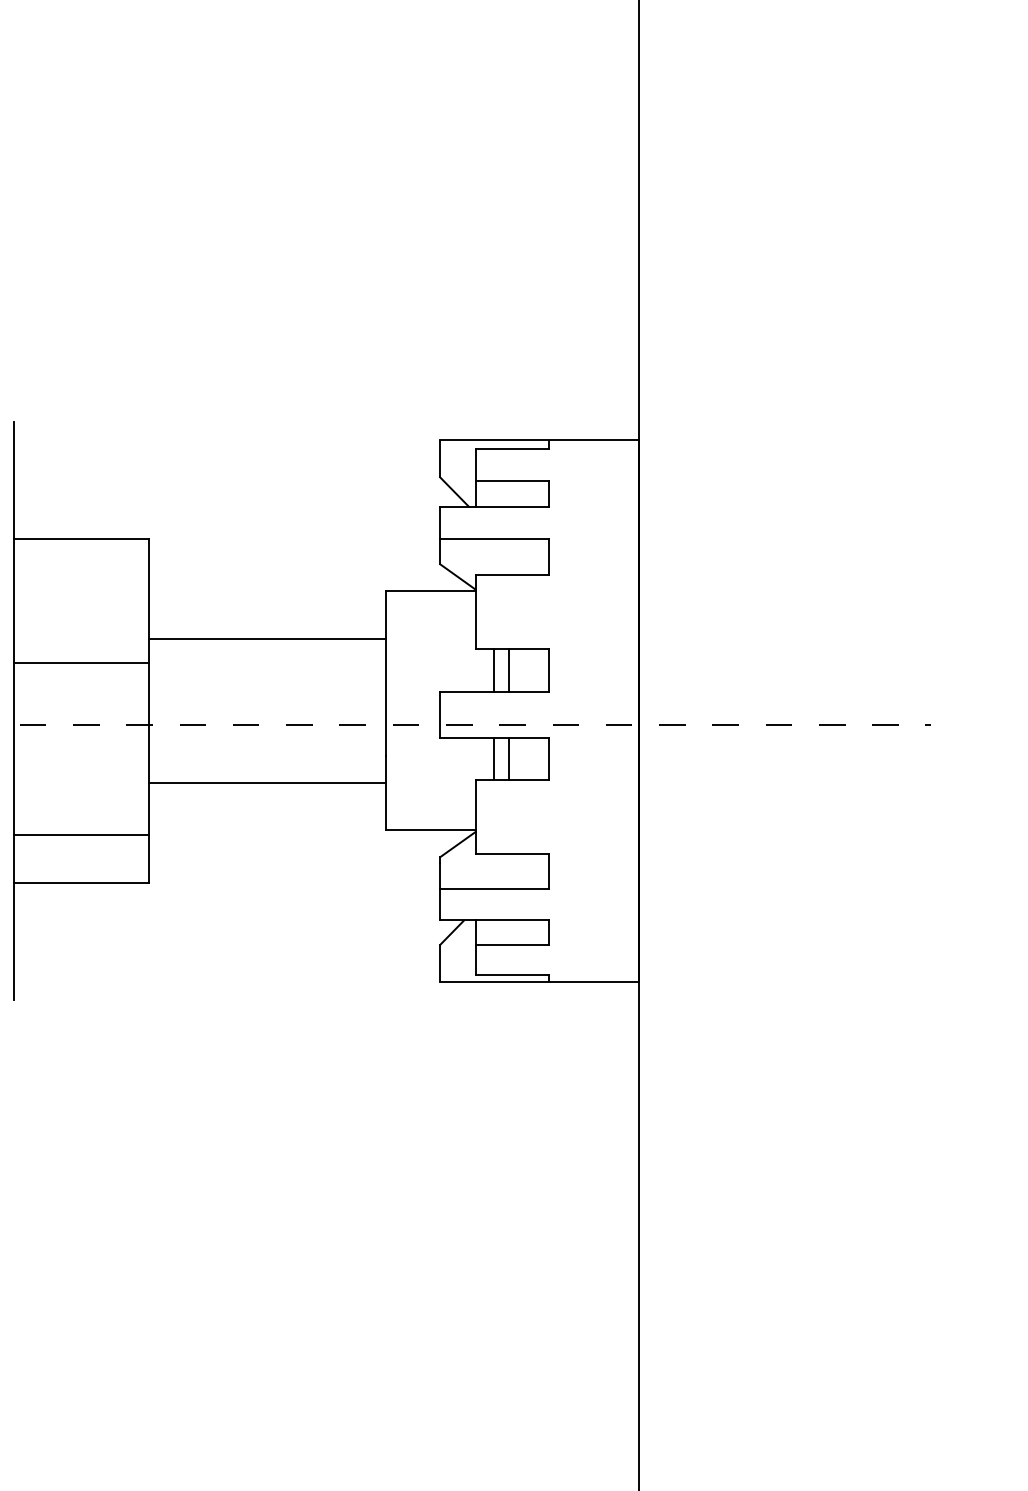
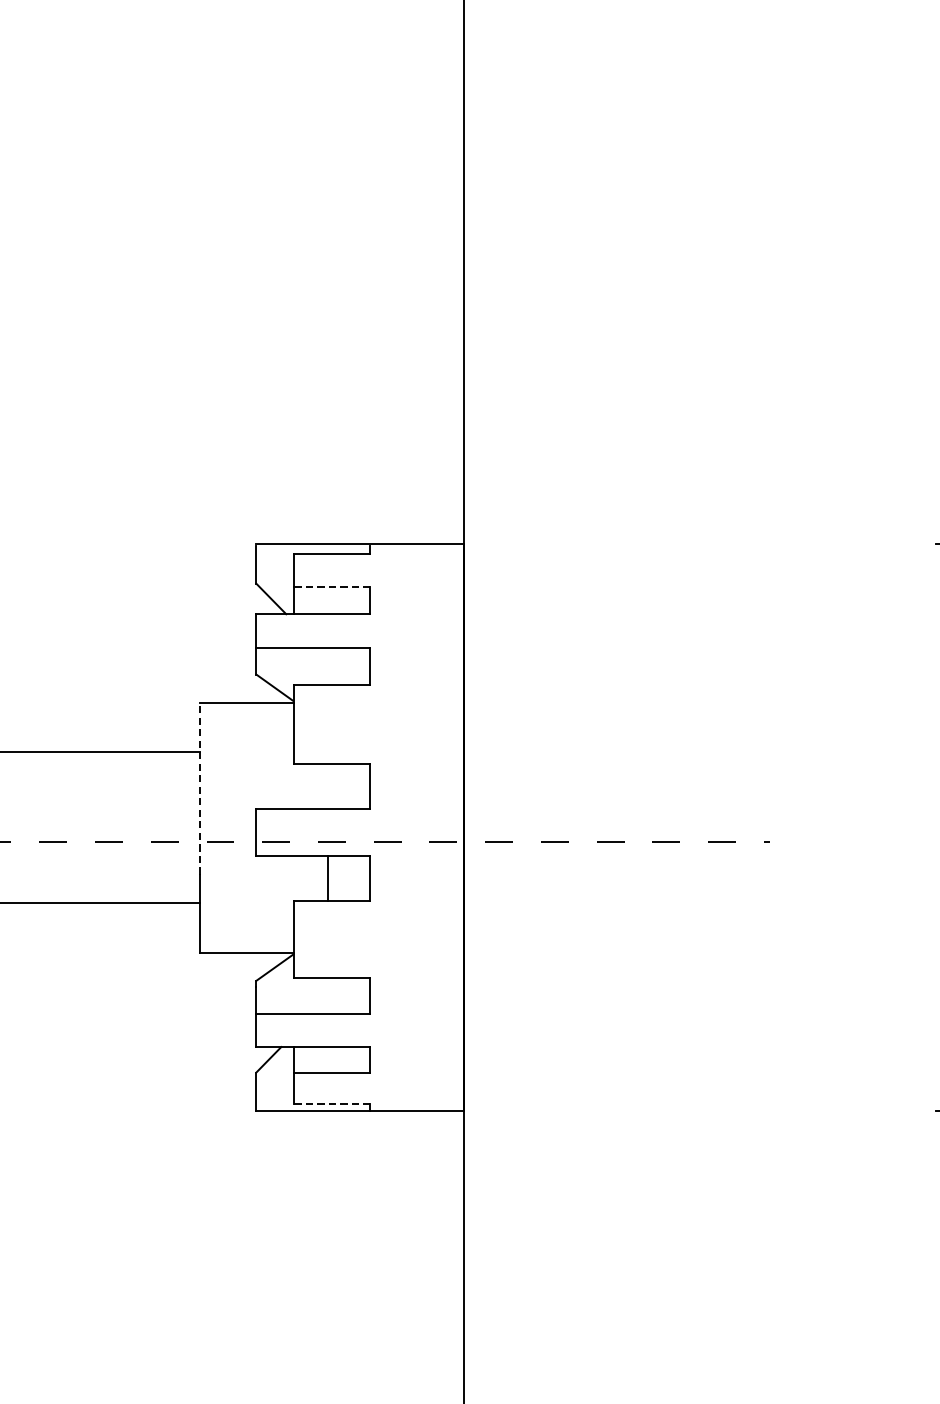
line: (513, 480) -> (332, 586), solid -> dashed
line: (494, 670) -> (313, 785), removed
line: (508, 670) -> (327, 785), removed
line: (386, 672) -> (200, 787), solid -> dashed
line: (494, 757) -> (313, 876), removed
line: (513, 974) -> (332, 1103), solid -> dashed

